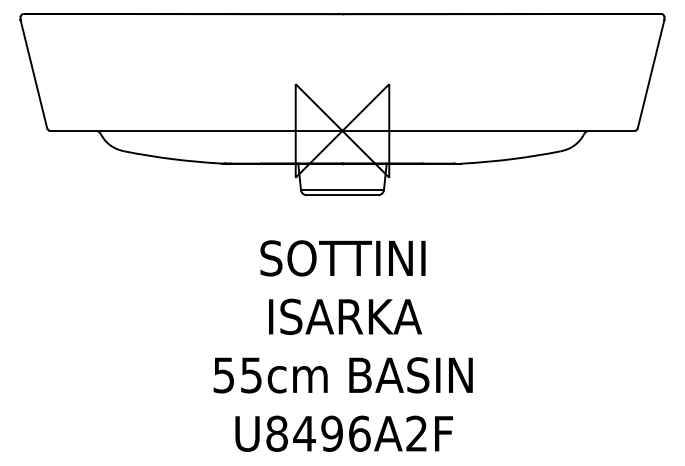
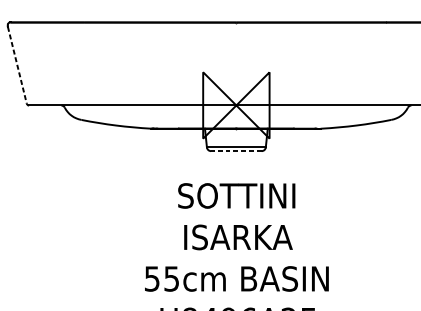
line: (33, 74) -> (17, 65), solid -> dashed
line: (342, 195) -> (236, 151), solid -> dashed

